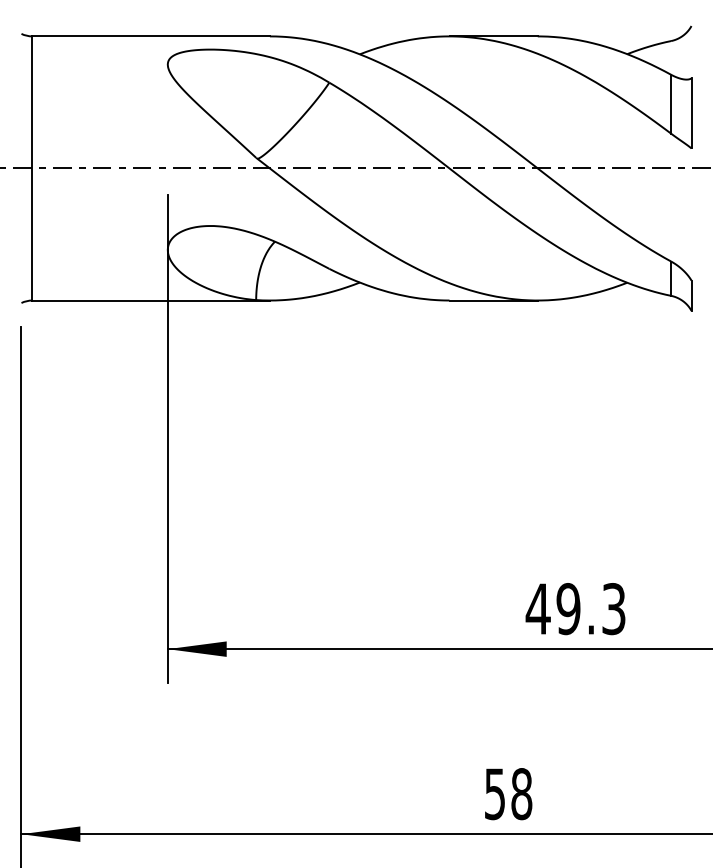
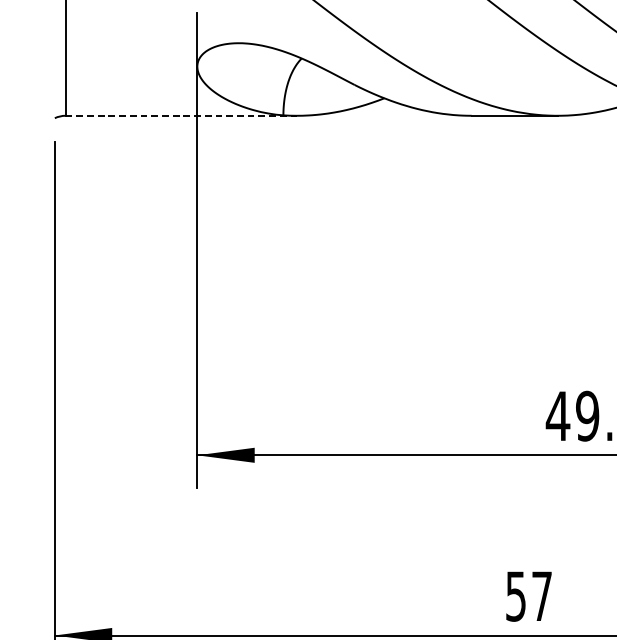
line: (151, 300) -> (181, 115), solid -> dashed
text: (521, 794) -> (541, 596), 58 -> 57

